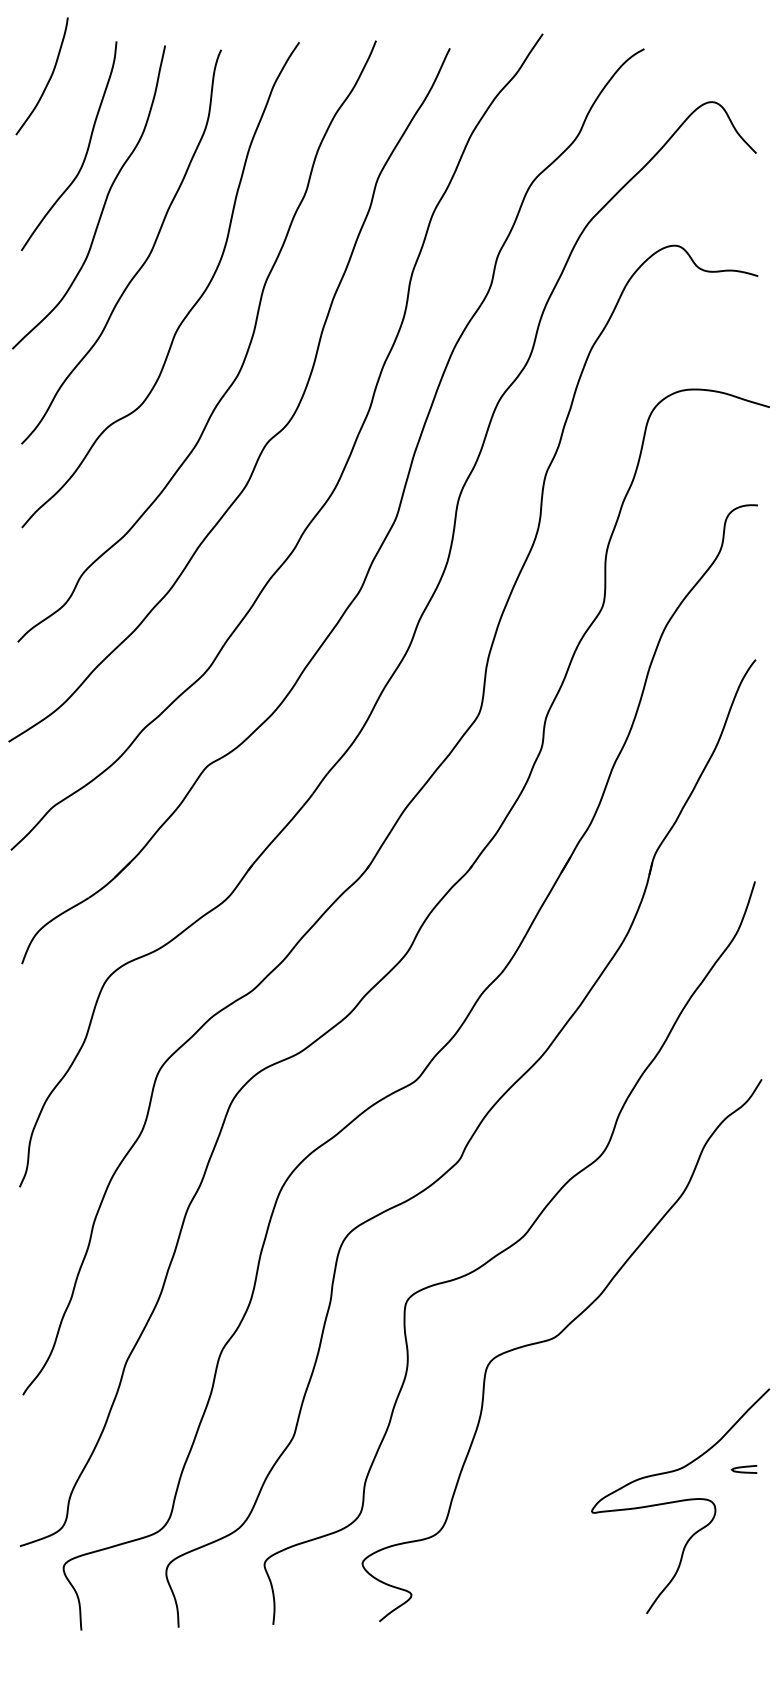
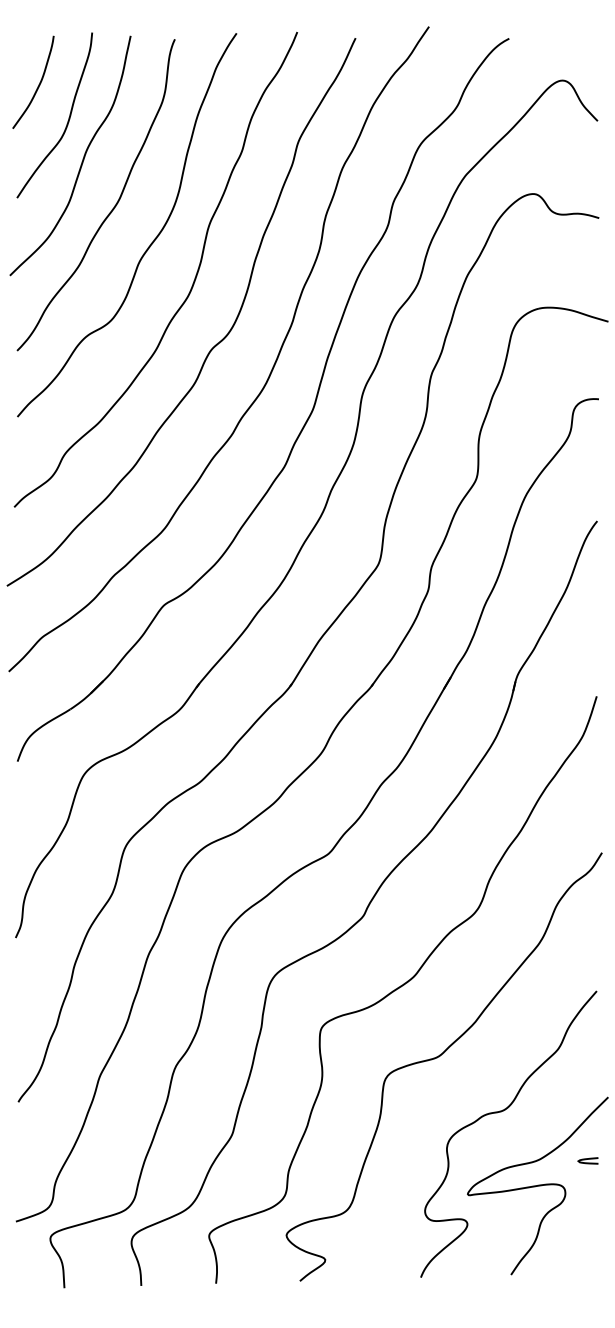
curve: (48, 79) -> (38, 84), moved
curve: (635, 1407) -> (502, 1111), added

